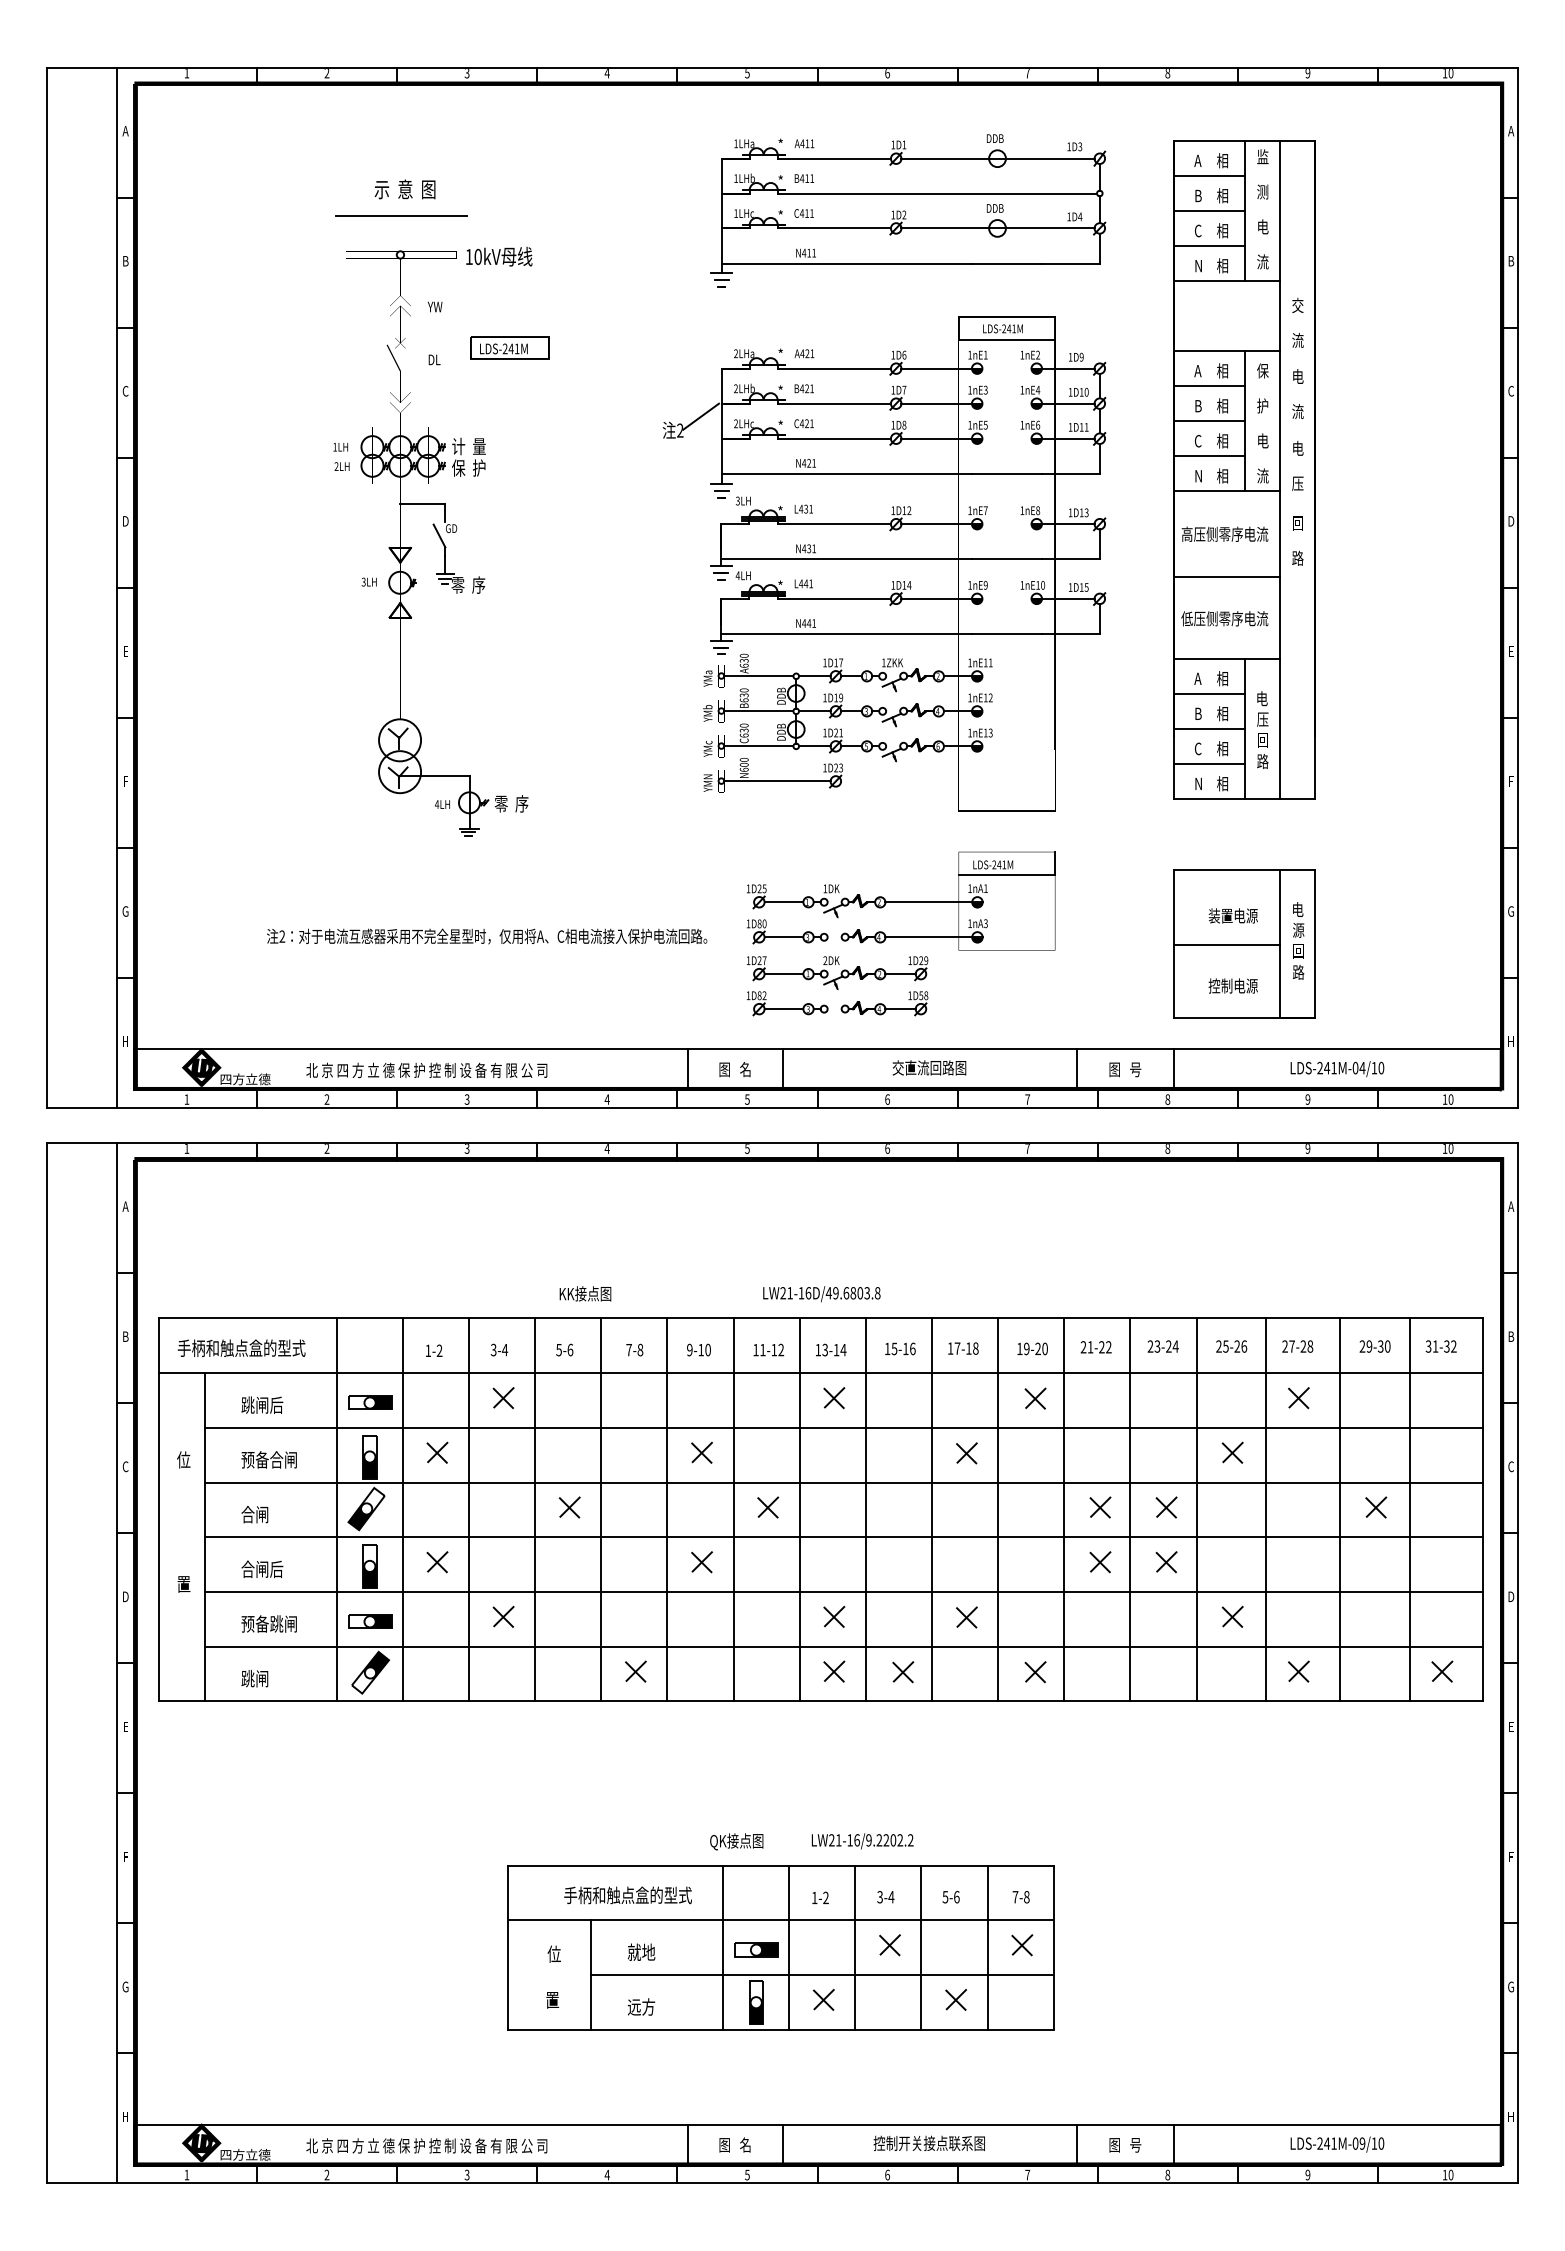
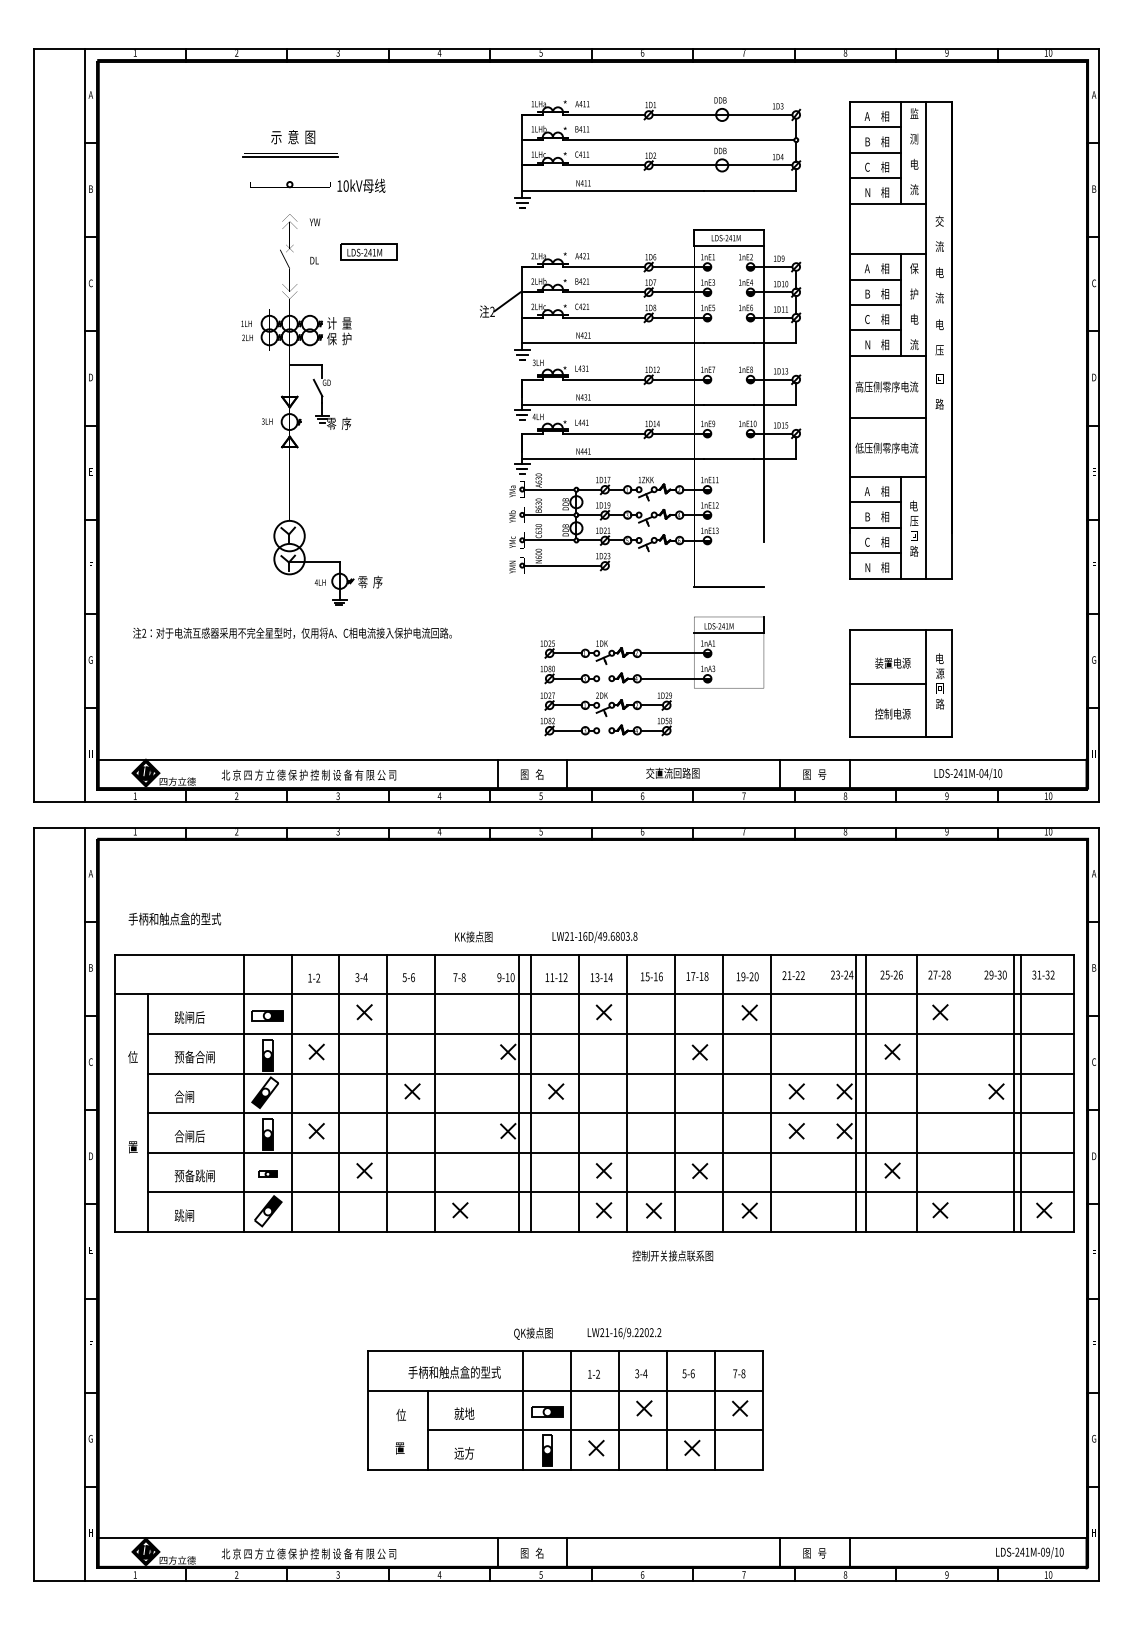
text: (487, 936) -> (292, 633), moved
text: (585, 1293) -> (473, 936), moved
text: (241, 1347) -> (174, 918), moved
line: (667, 1509) -> (518, 1093), moved
line: (1130, 1509) -> (856, 1093), moved
line: (1339, 1509) -> (1013, 1093), moved
part: (370, 1621) -> (268, 1174), size x0.6
text: (928, 2142) -> (672, 1255), moved
text: (1337, 2144) -> (1029, 1552), moved

